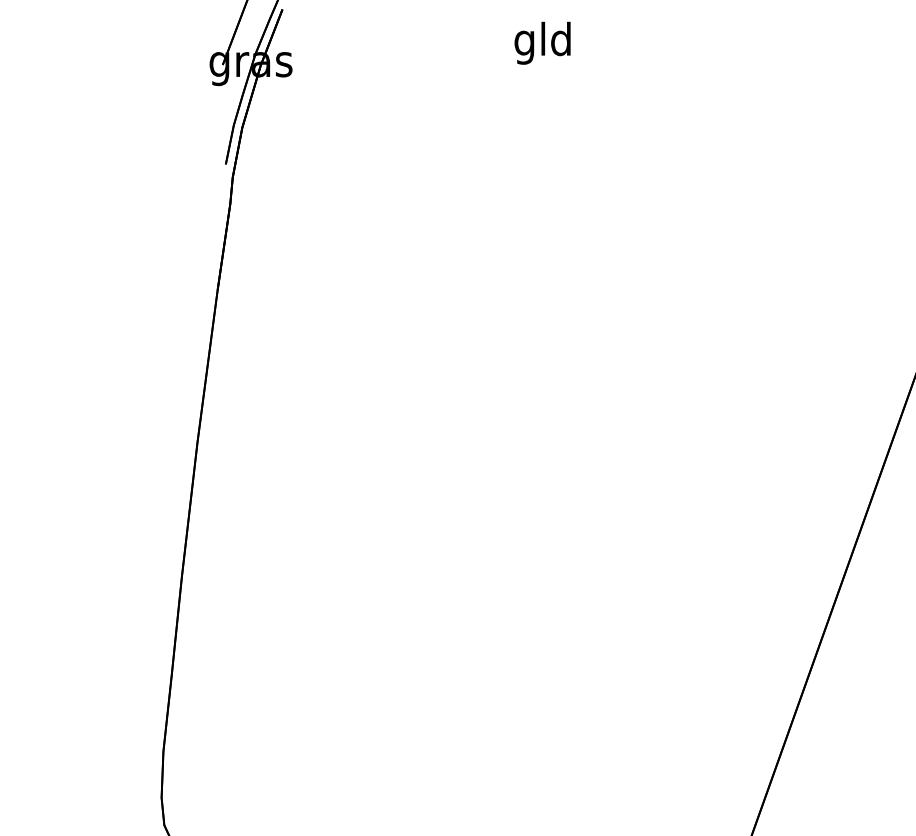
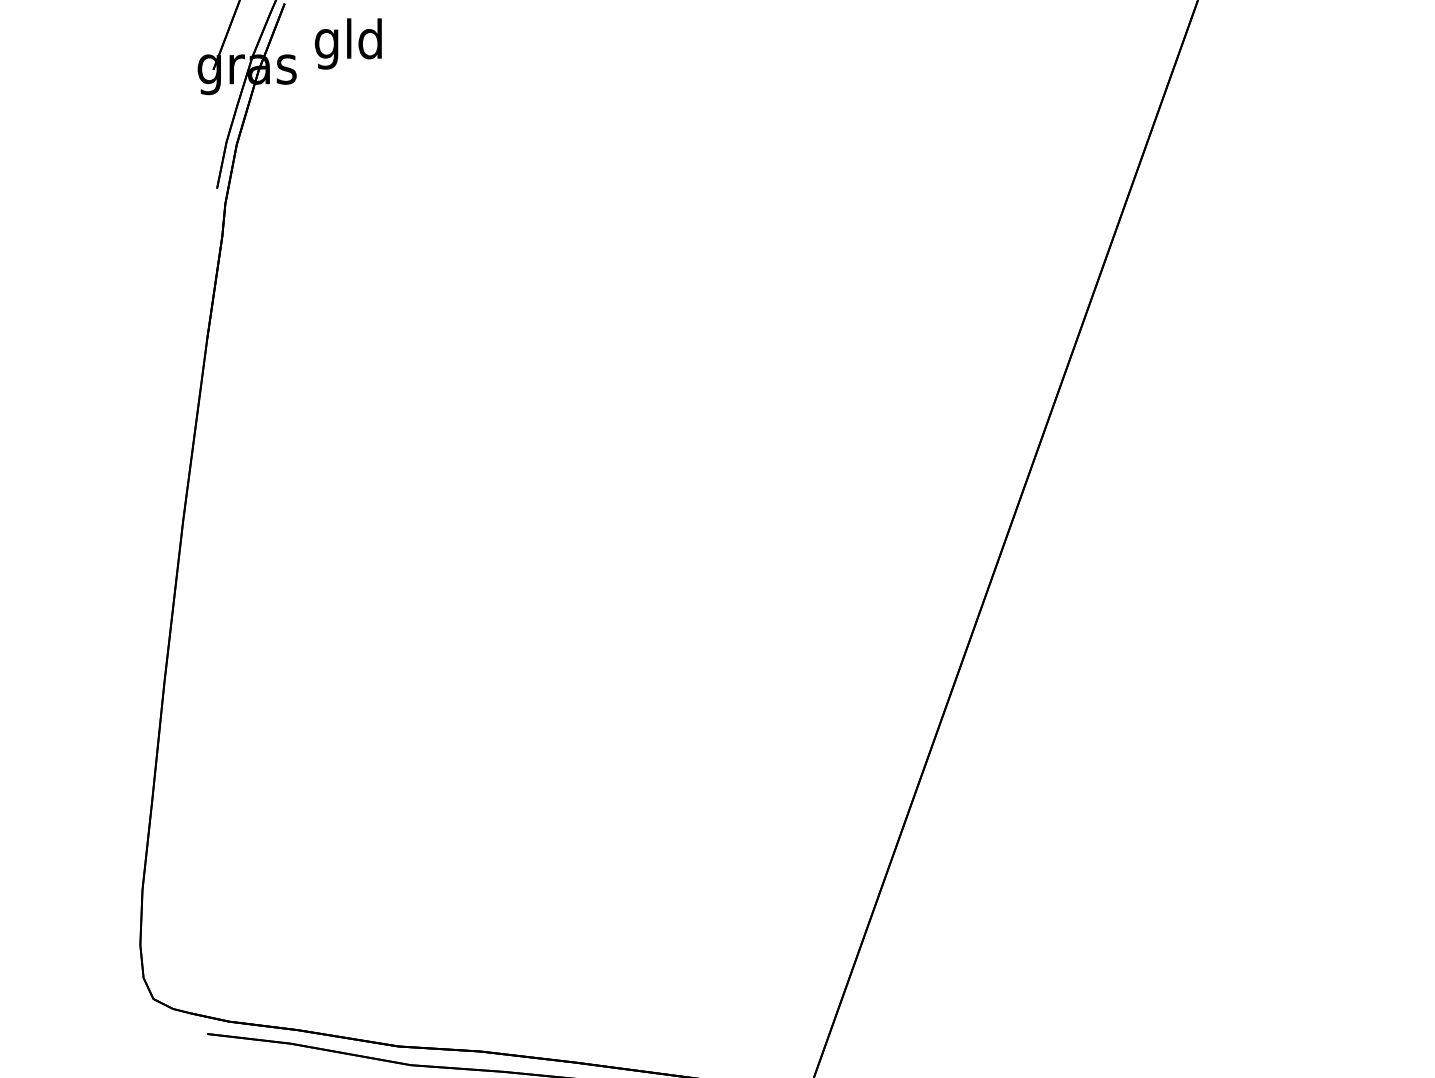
text: (542, 42) -> (348, 43), moved

